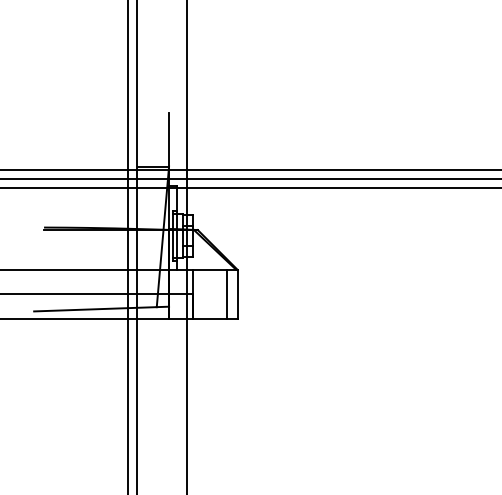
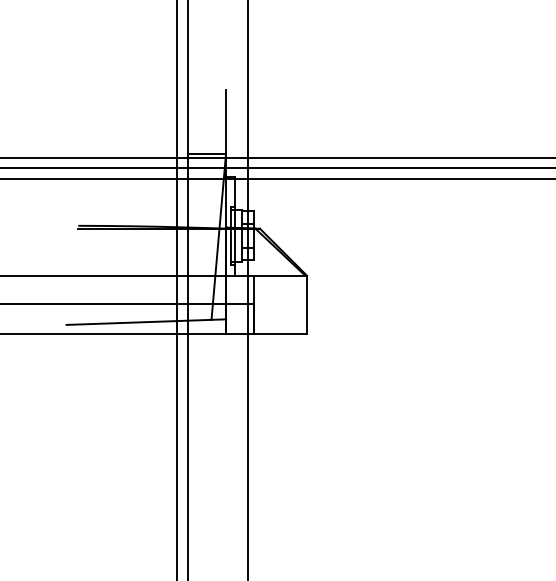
line: (227, 294) -> (295, 304), removed

